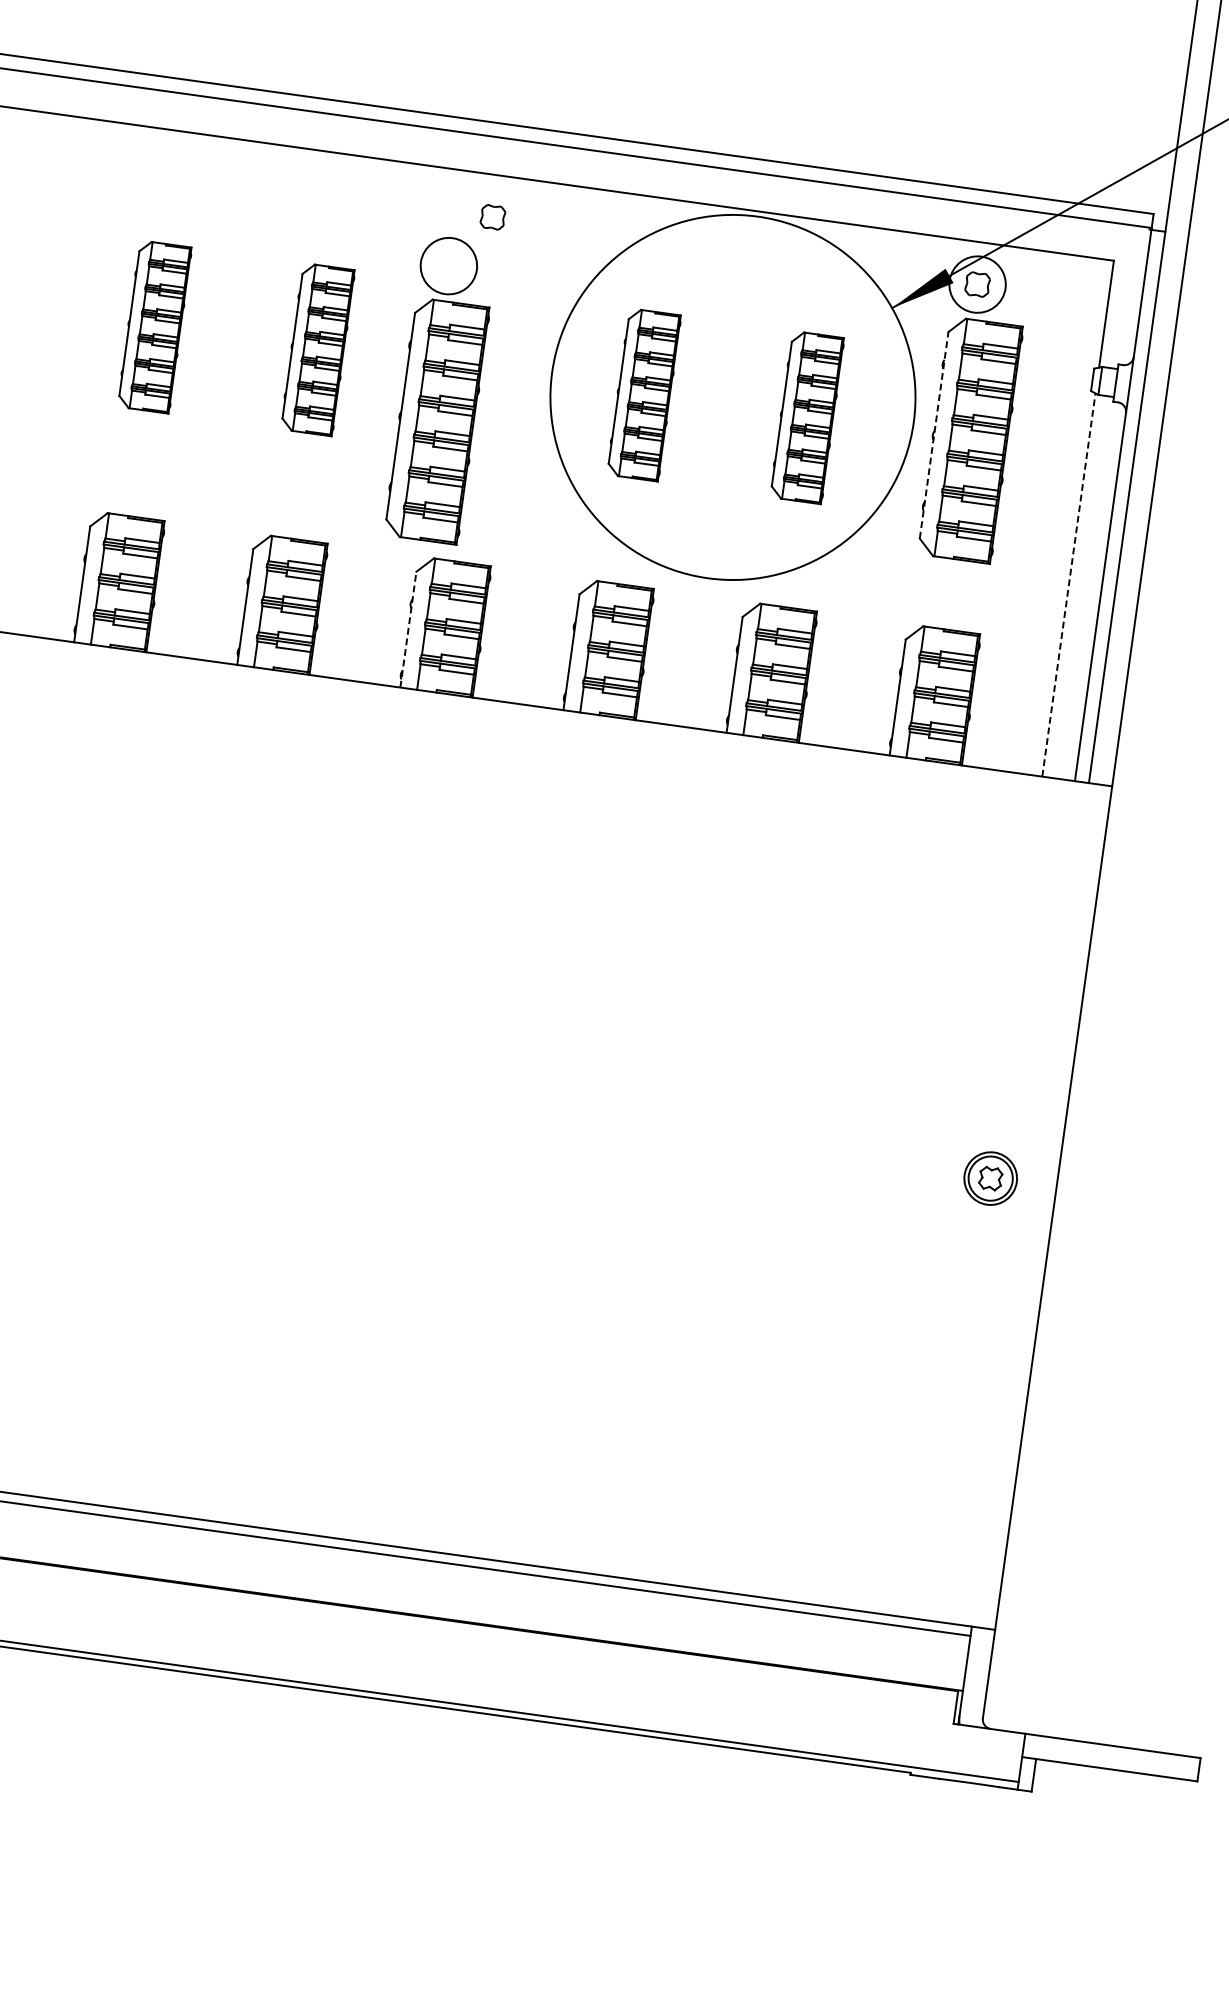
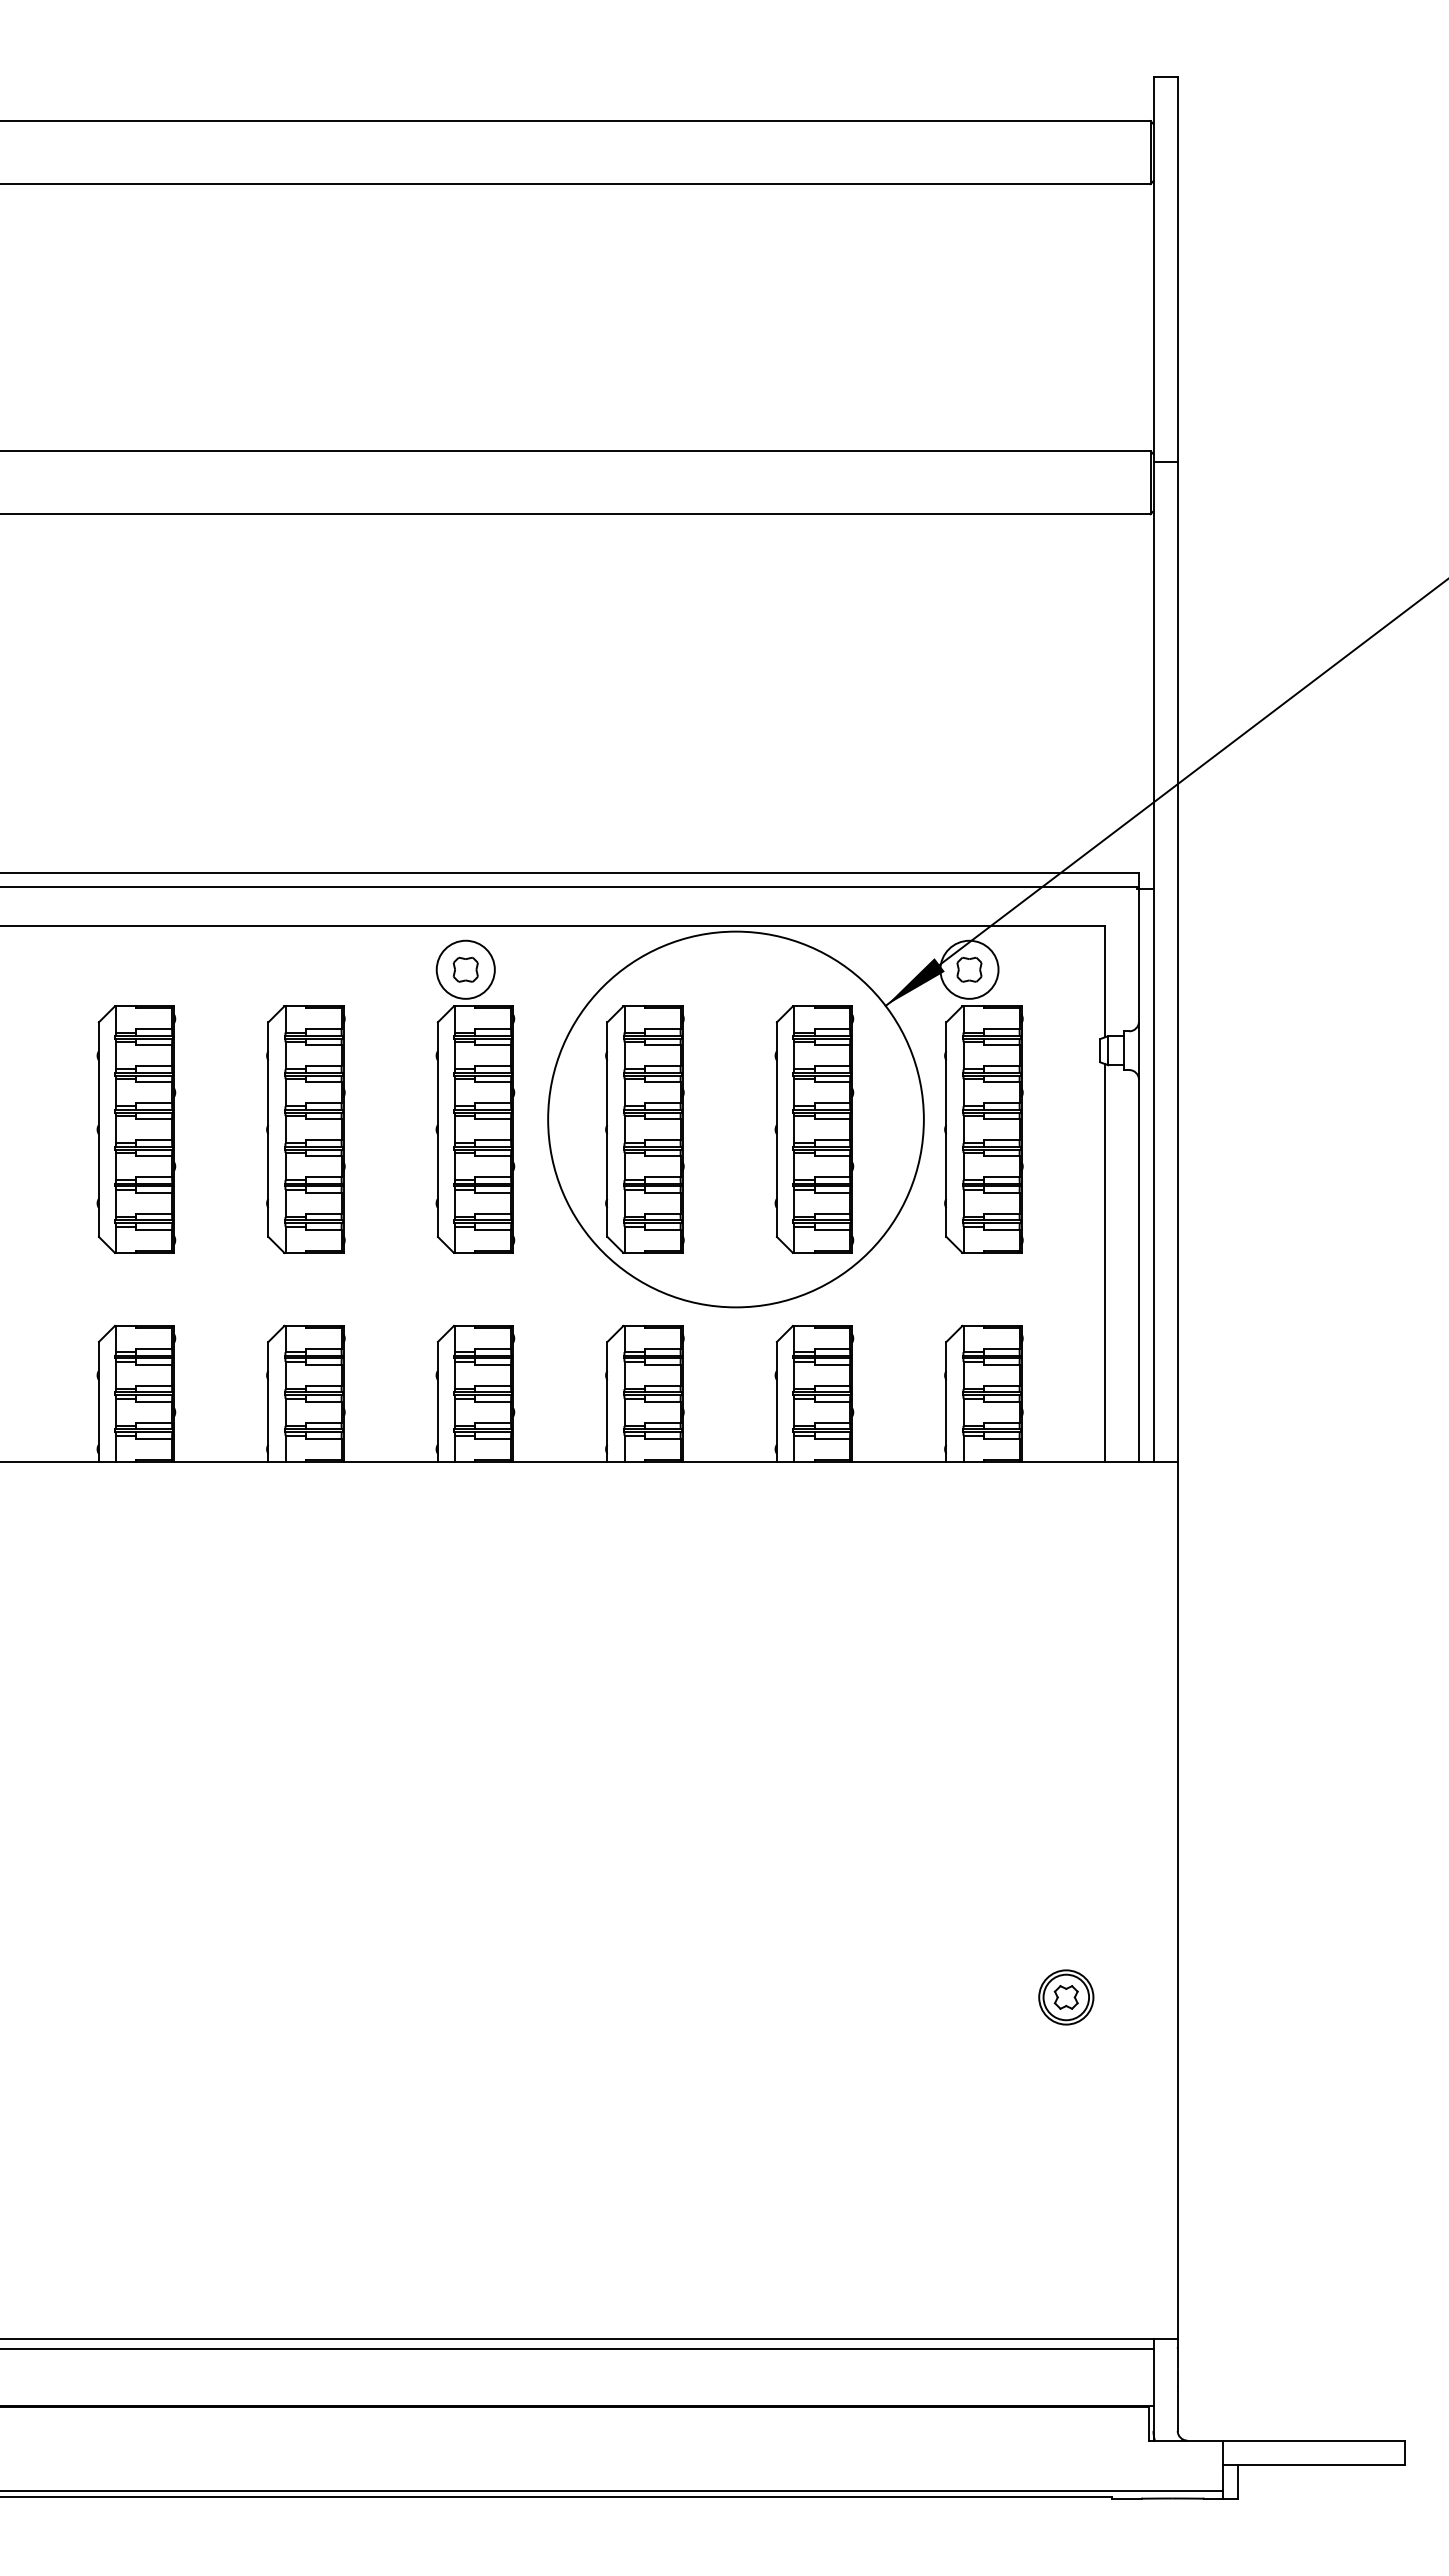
part: (154, 327) -> (136, 1129), size x1.43
part: (317, 349) -> (305, 1129), size x1.43
part: (441, 389) -> (475, 1096), moved
part: (643, 394) -> (644, 1129), size x1.43
part: (807, 417) -> (814, 1129), size x1.43
line: (934, 435) -> (946, 1129), dashed -> solid
line: (1069, 584) -> (1105, 1262), dashed -> solid
line: (408, 628) -> (437, 1401), dashed -> solid
part: (990, 1178) -> (1066, 1997), moved

